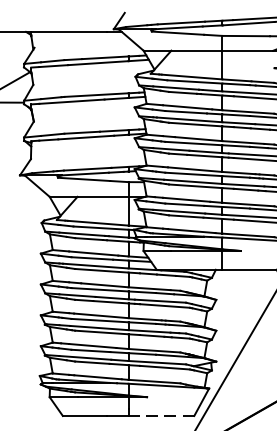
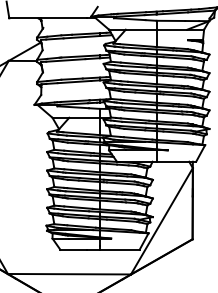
line: (160, 415) -> (119, 249), dashed -> solid

